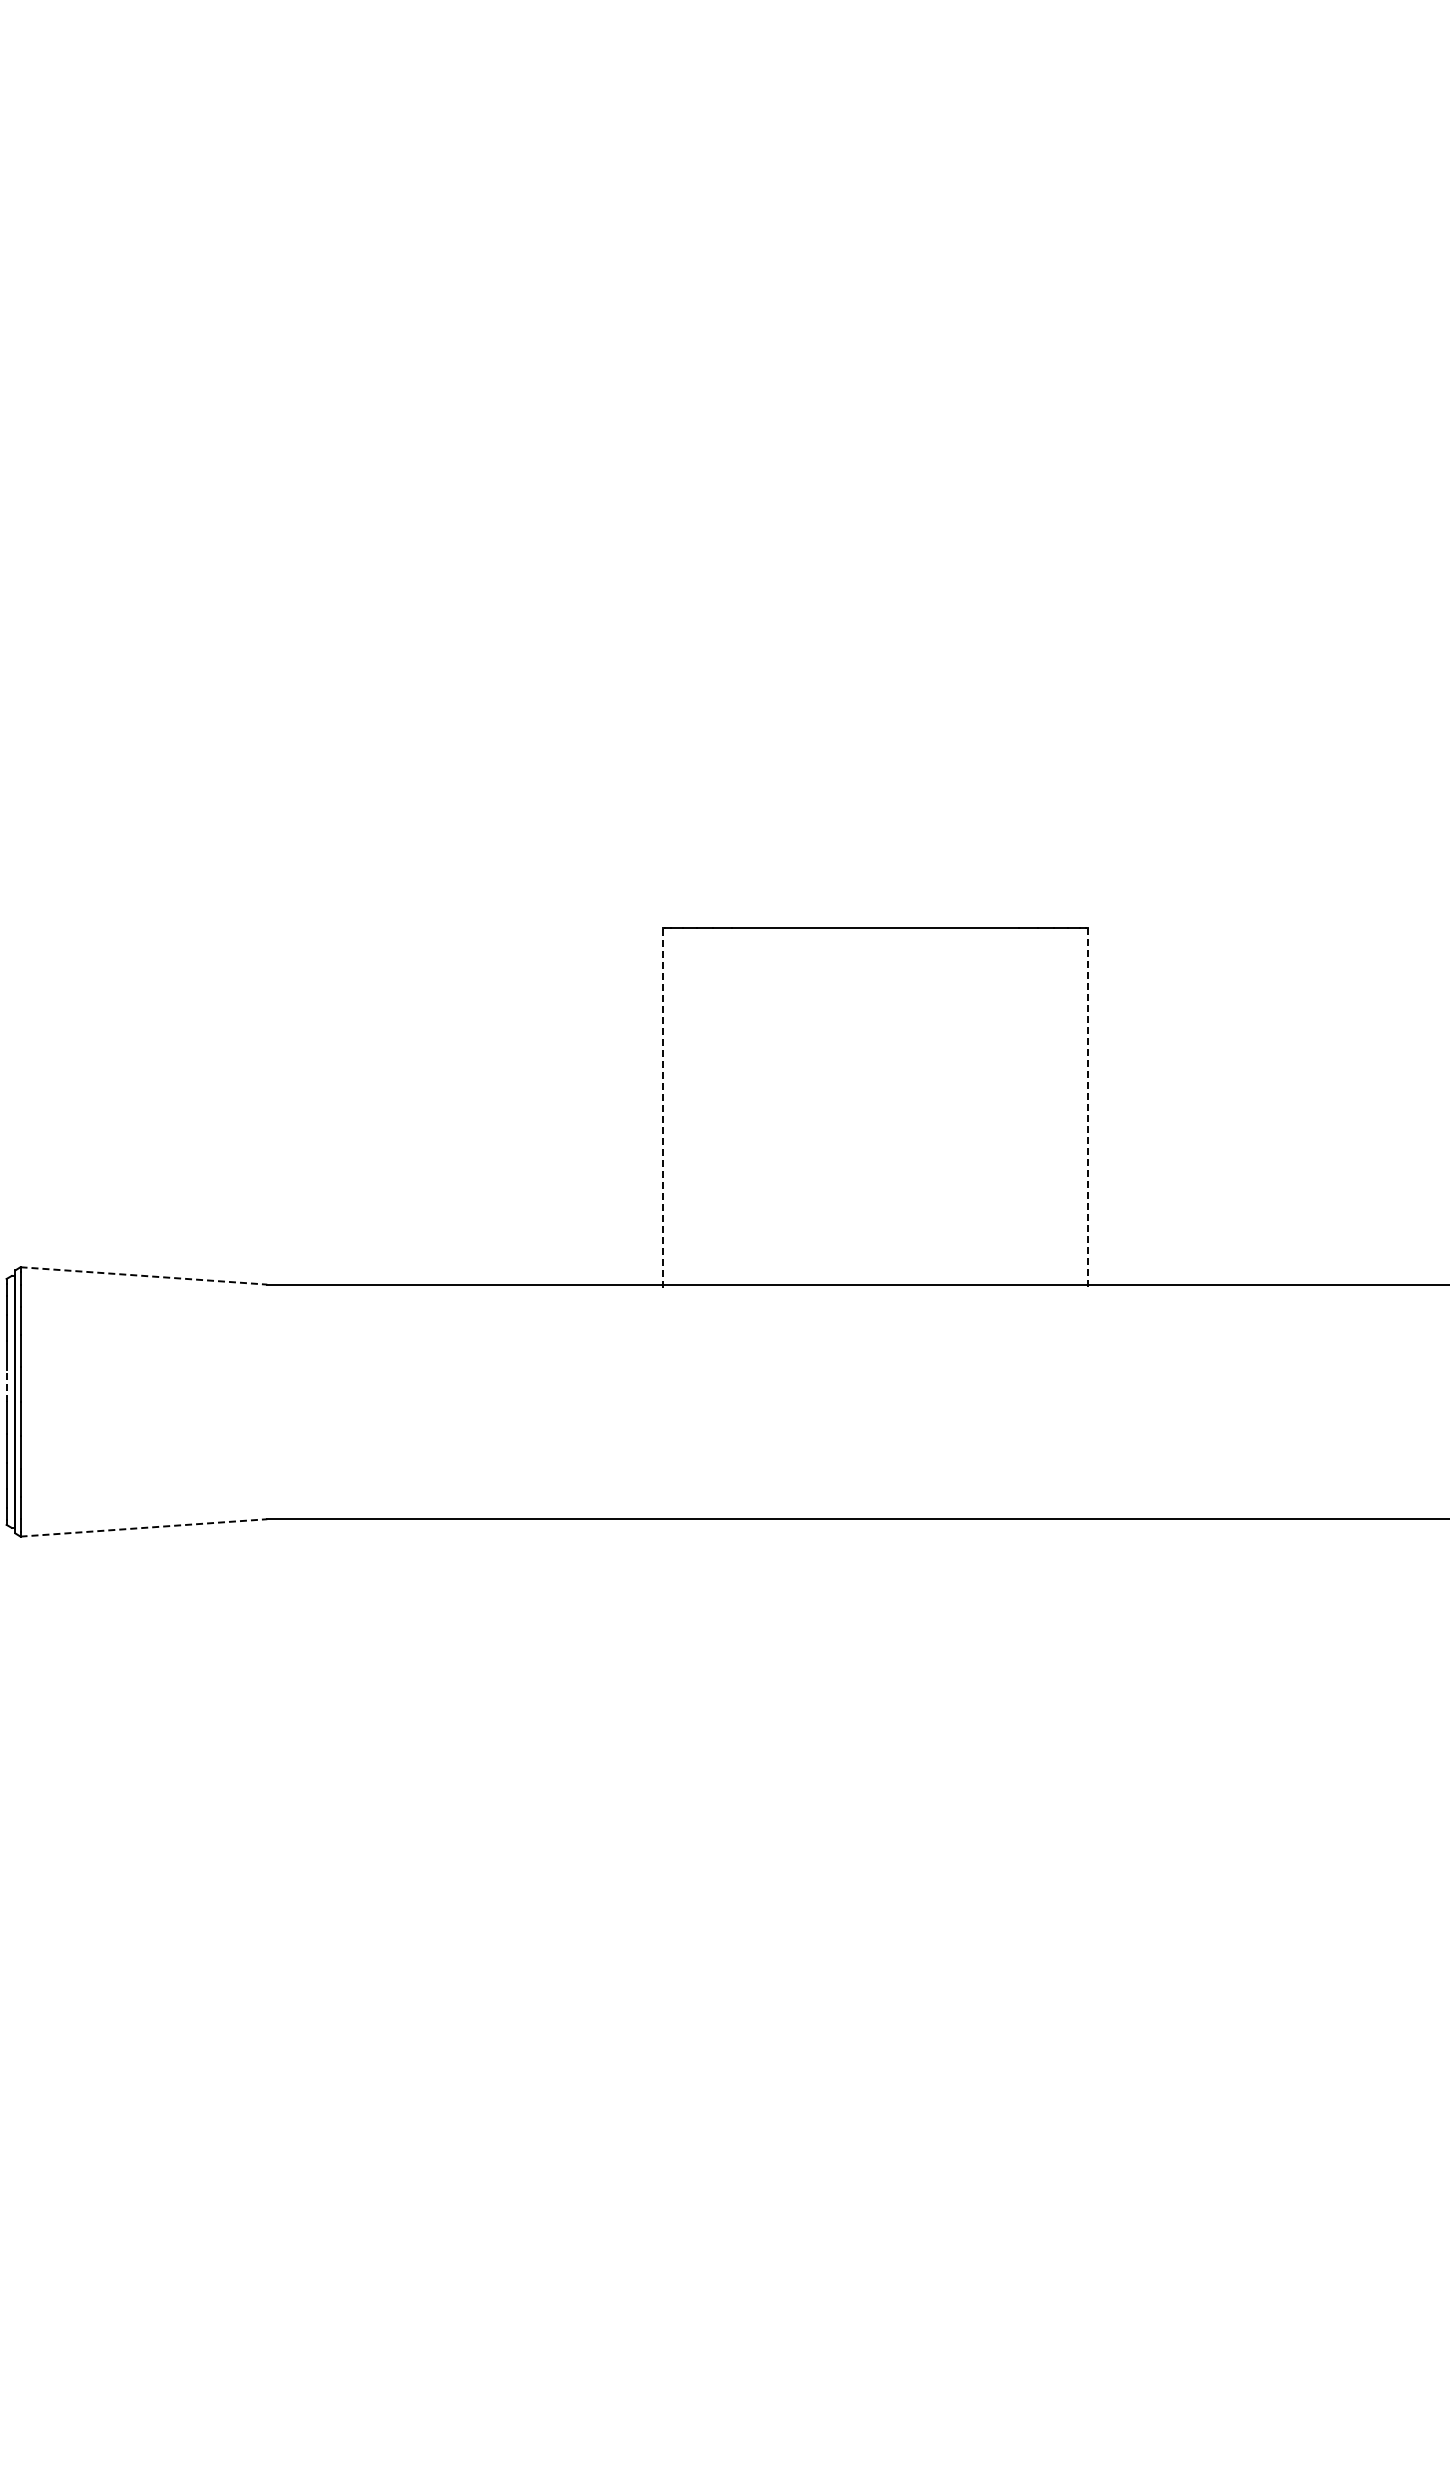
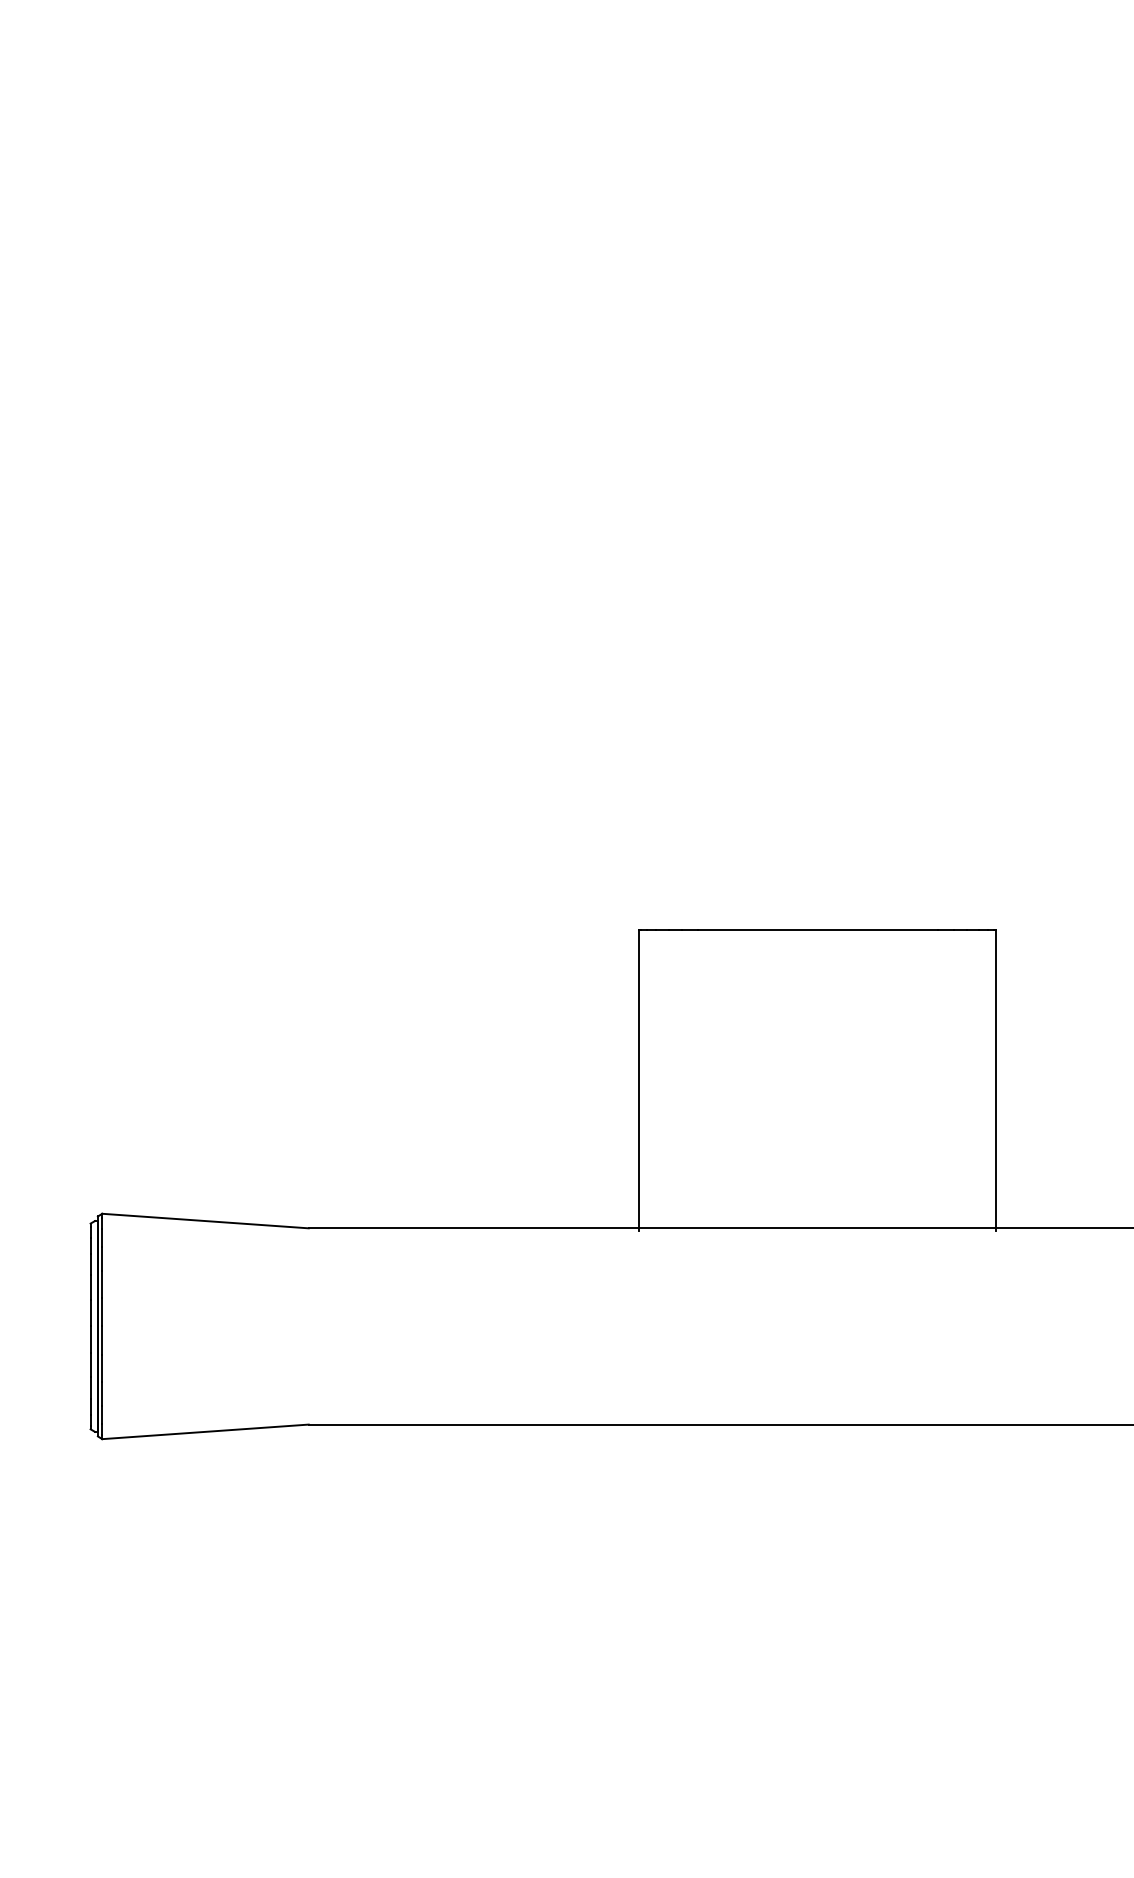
line: (662, 1107) -> (639, 1080), dashed -> solid
line: (1088, 1108) -> (995, 1080), dashed -> solid
line: (143, 1275) -> (205, 1220), dashed -> solid
line: (6, 1386) -> (90, 1313), dashed -> solid
line: (143, 1527) -> (205, 1431), dashed -> solid

